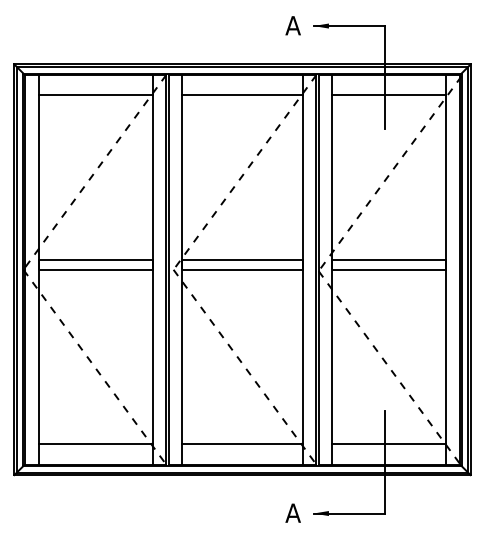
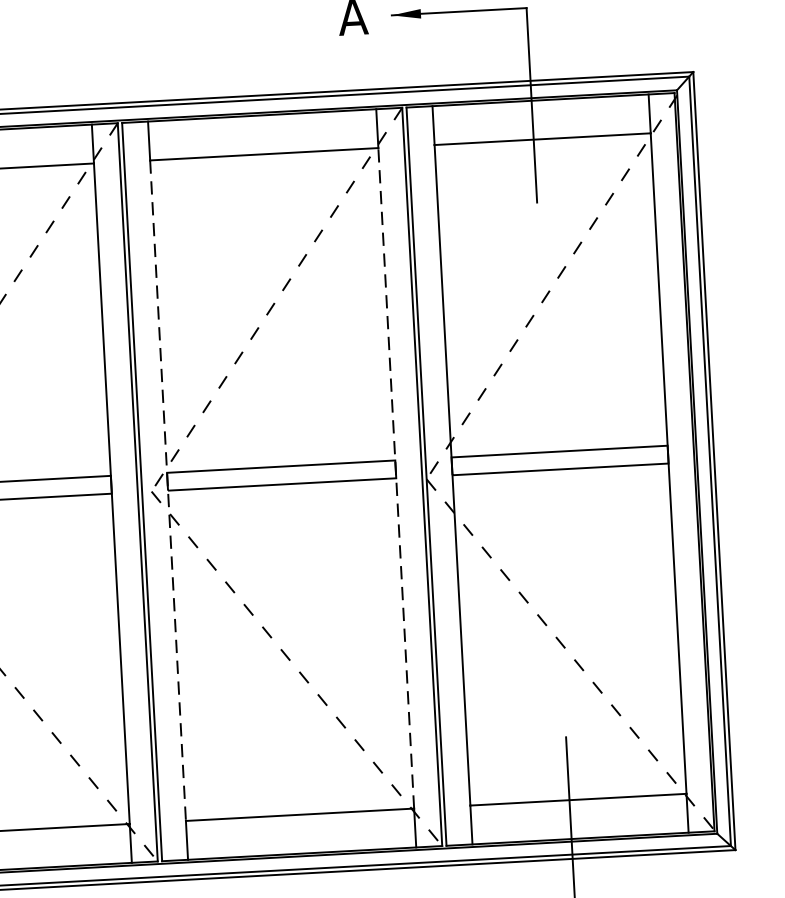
line: (302, 269) -> (395, 477), solid -> dashed
line: (182, 270) -> (168, 491), solid -> dashed

